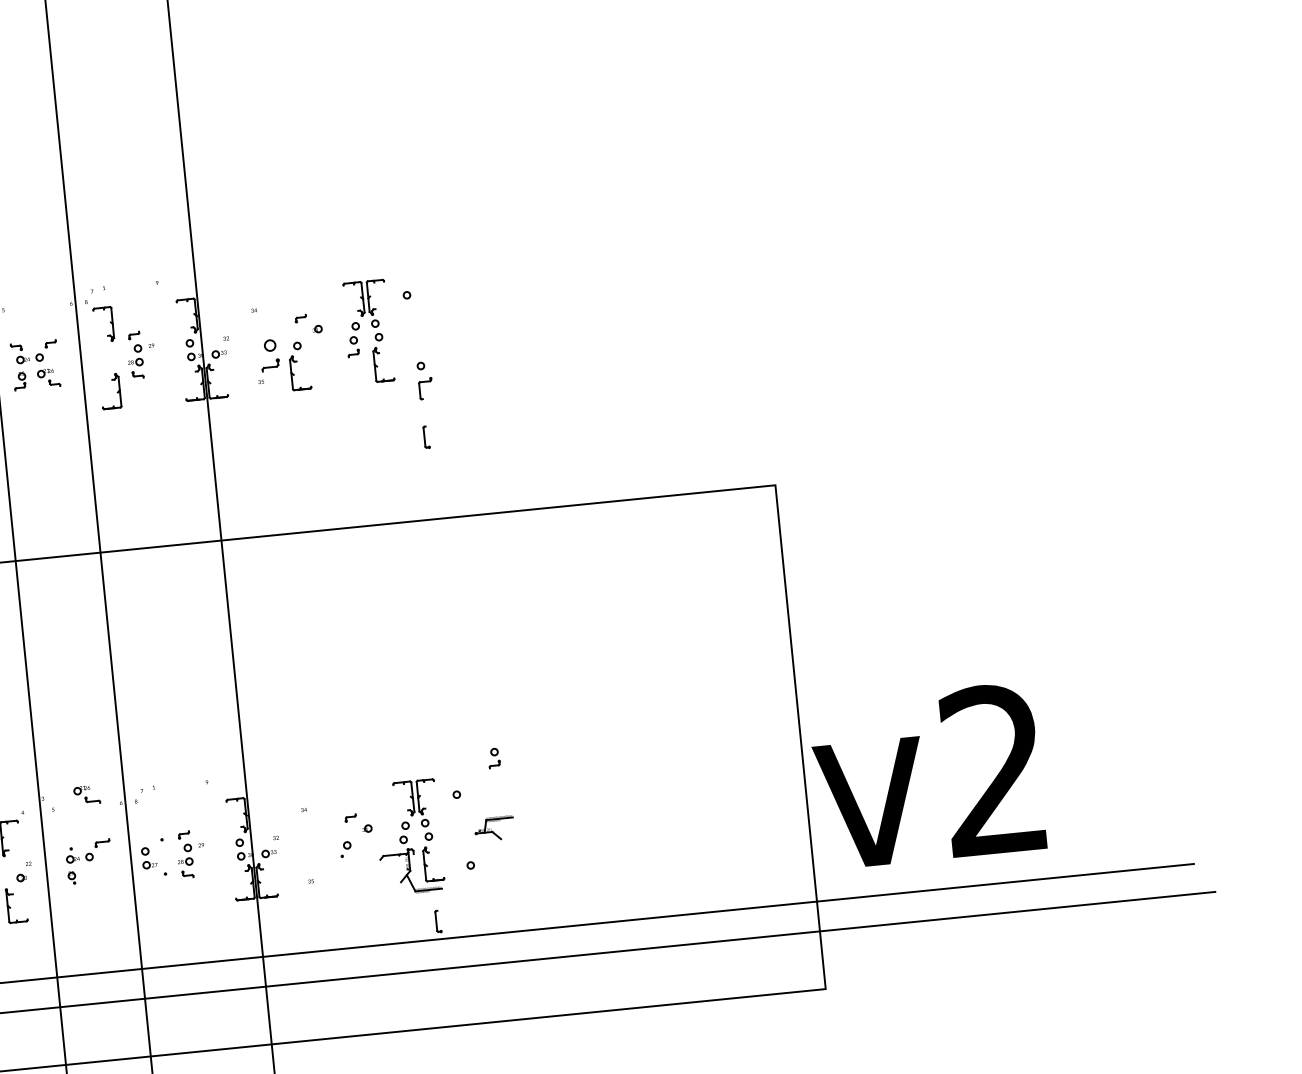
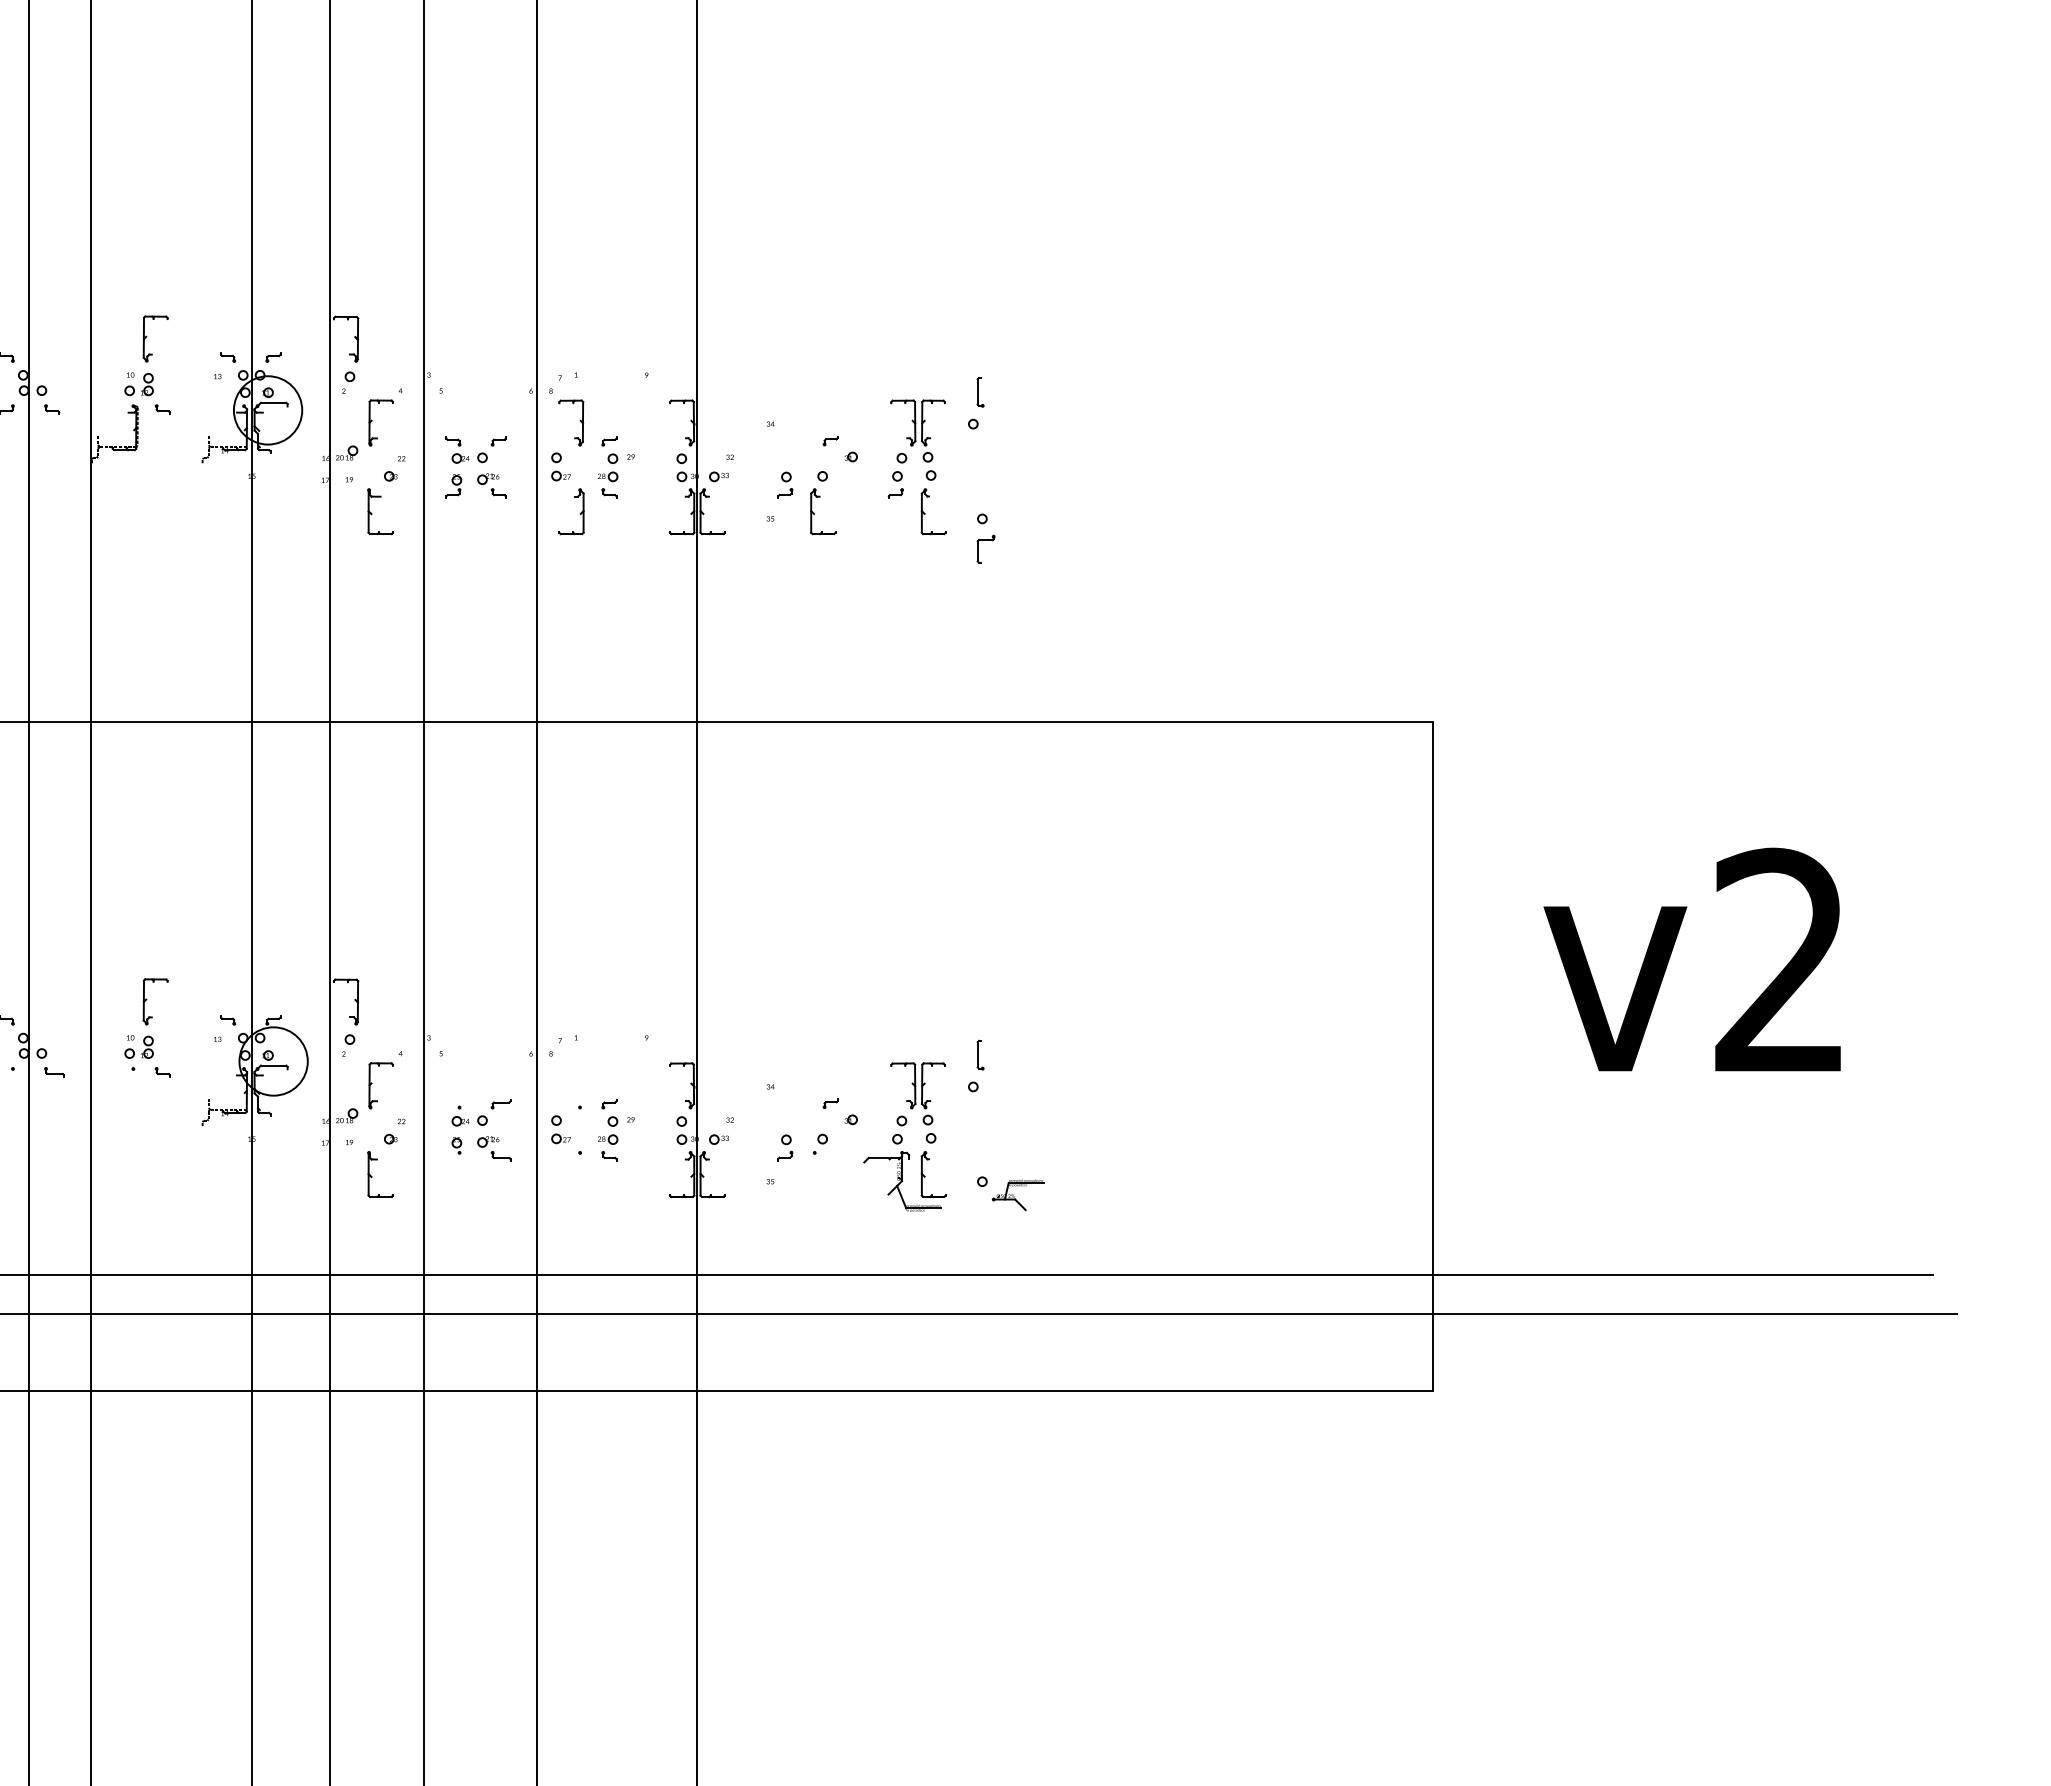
part: (269, 354) -> (785, 484), size x0.62
part: (99, 358) -> (560, 466), added
part: (426, 437) -> (980, 392), moved
part: (494, 757) -> (785, 1147), moved
text: (926, 775) -> (1691, 959), moved
part: (87, 794) -> (494, 1148), moved
part: (493, 828) -> (1017, 1195), moved
part: (438, 921) -> (980, 1055), moved

